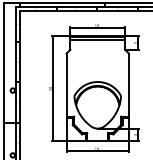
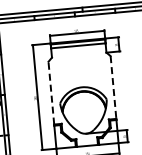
line: (66, 84) -> (51, 92), solid -> dashed
line: (128, 85) -> (113, 88), solid -> dashed

